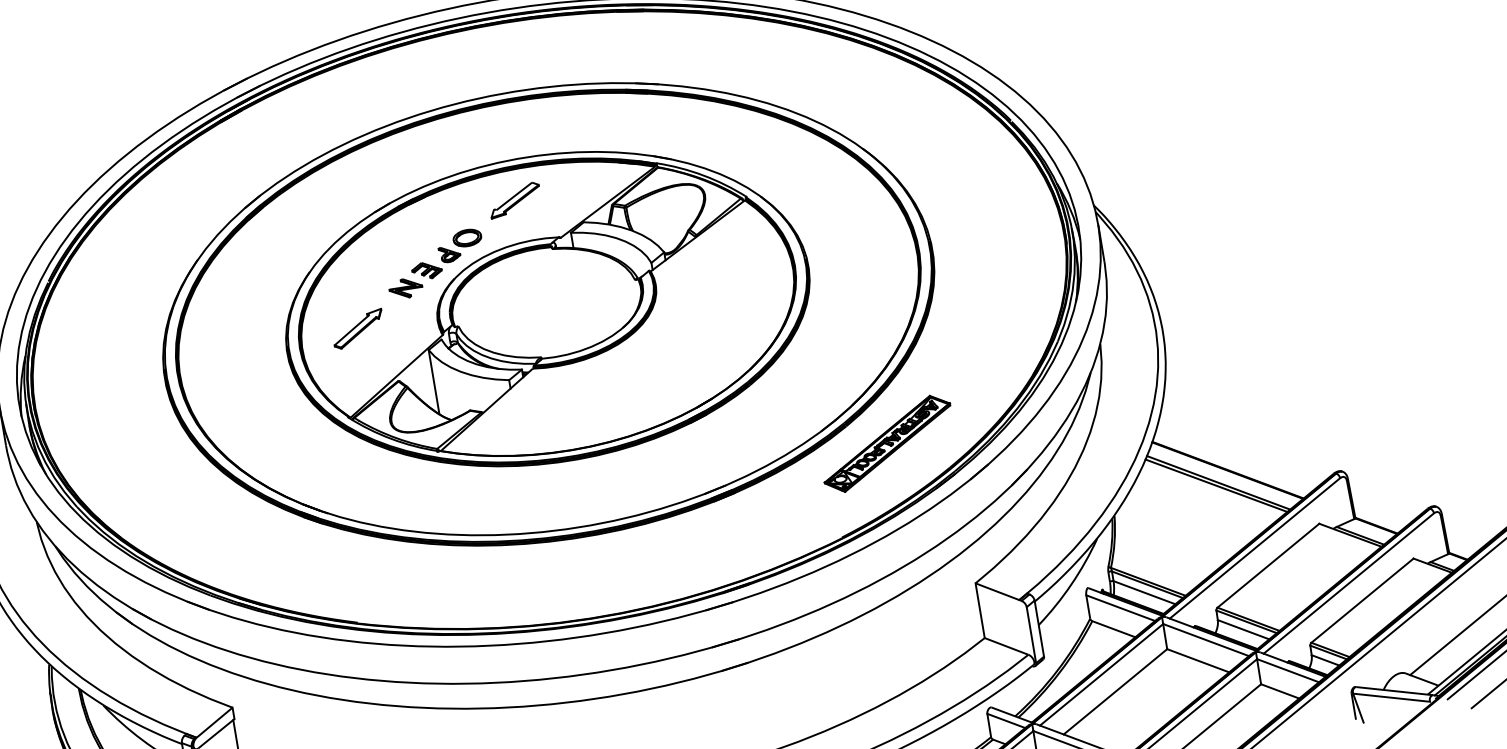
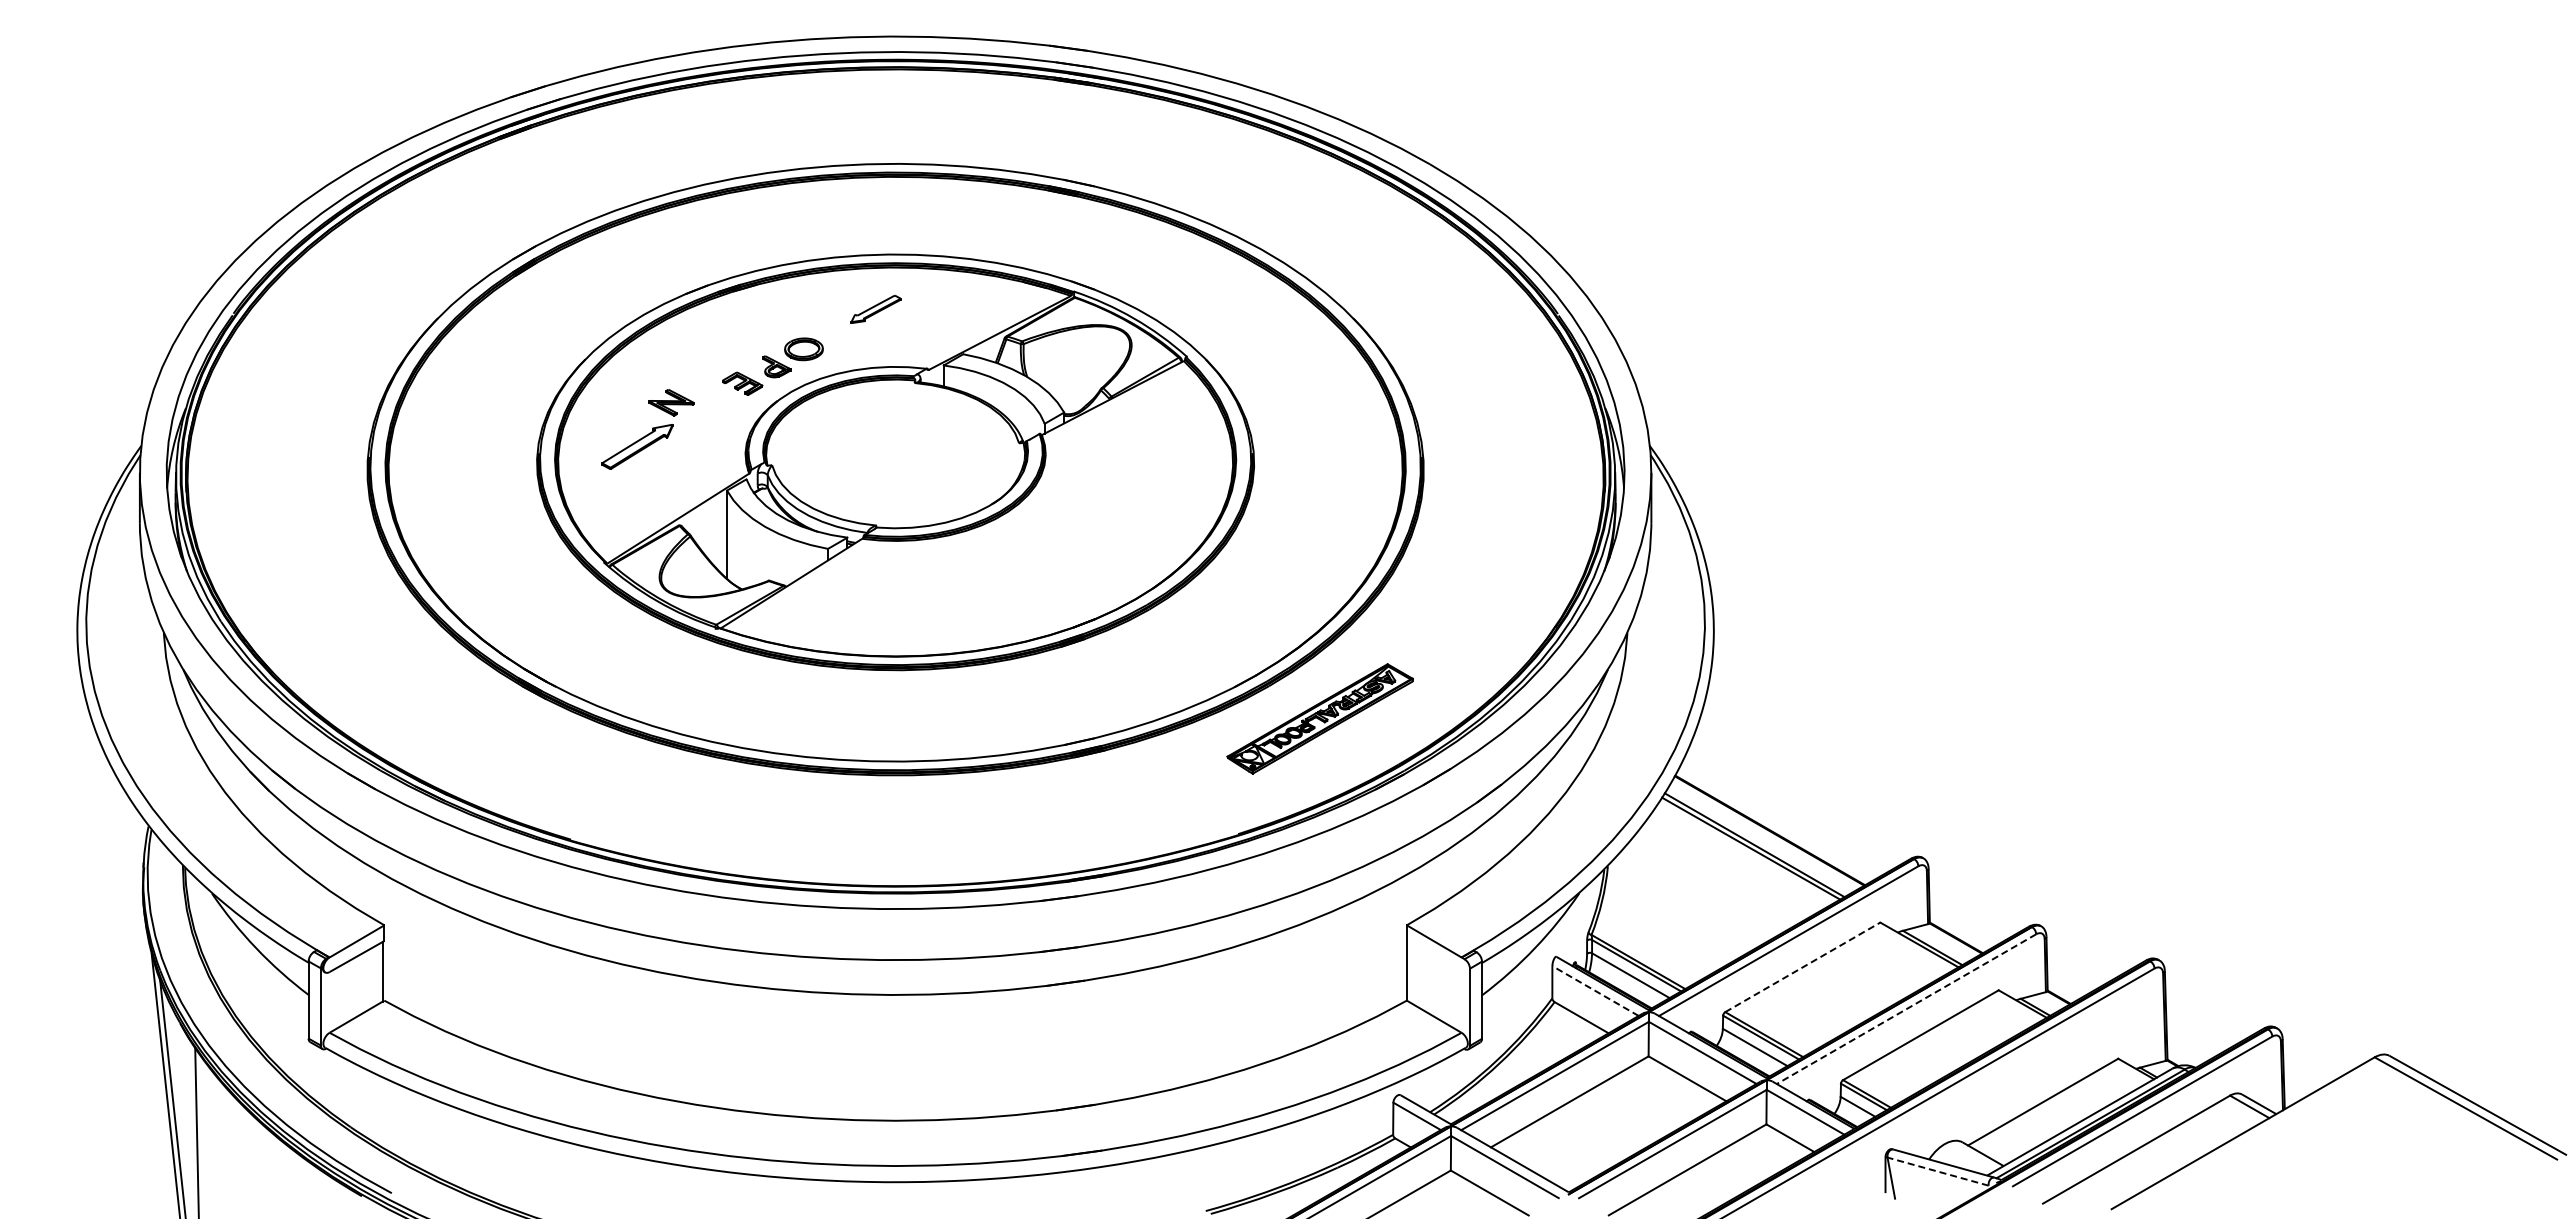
part: (514, 200) -> (875, 309), size x0.7
part: (405, 288) -> (671, 402), moved
line: (1268, 565) -> (1802, 967), solid -> dashed
line: (1348, 583) -> (1906, 1009), solid -> dashed
line: (1120, 608) -> (1595, 991), solid -> dashed
line: (1391, 697) -> (1937, 1171), solid -> dashed

